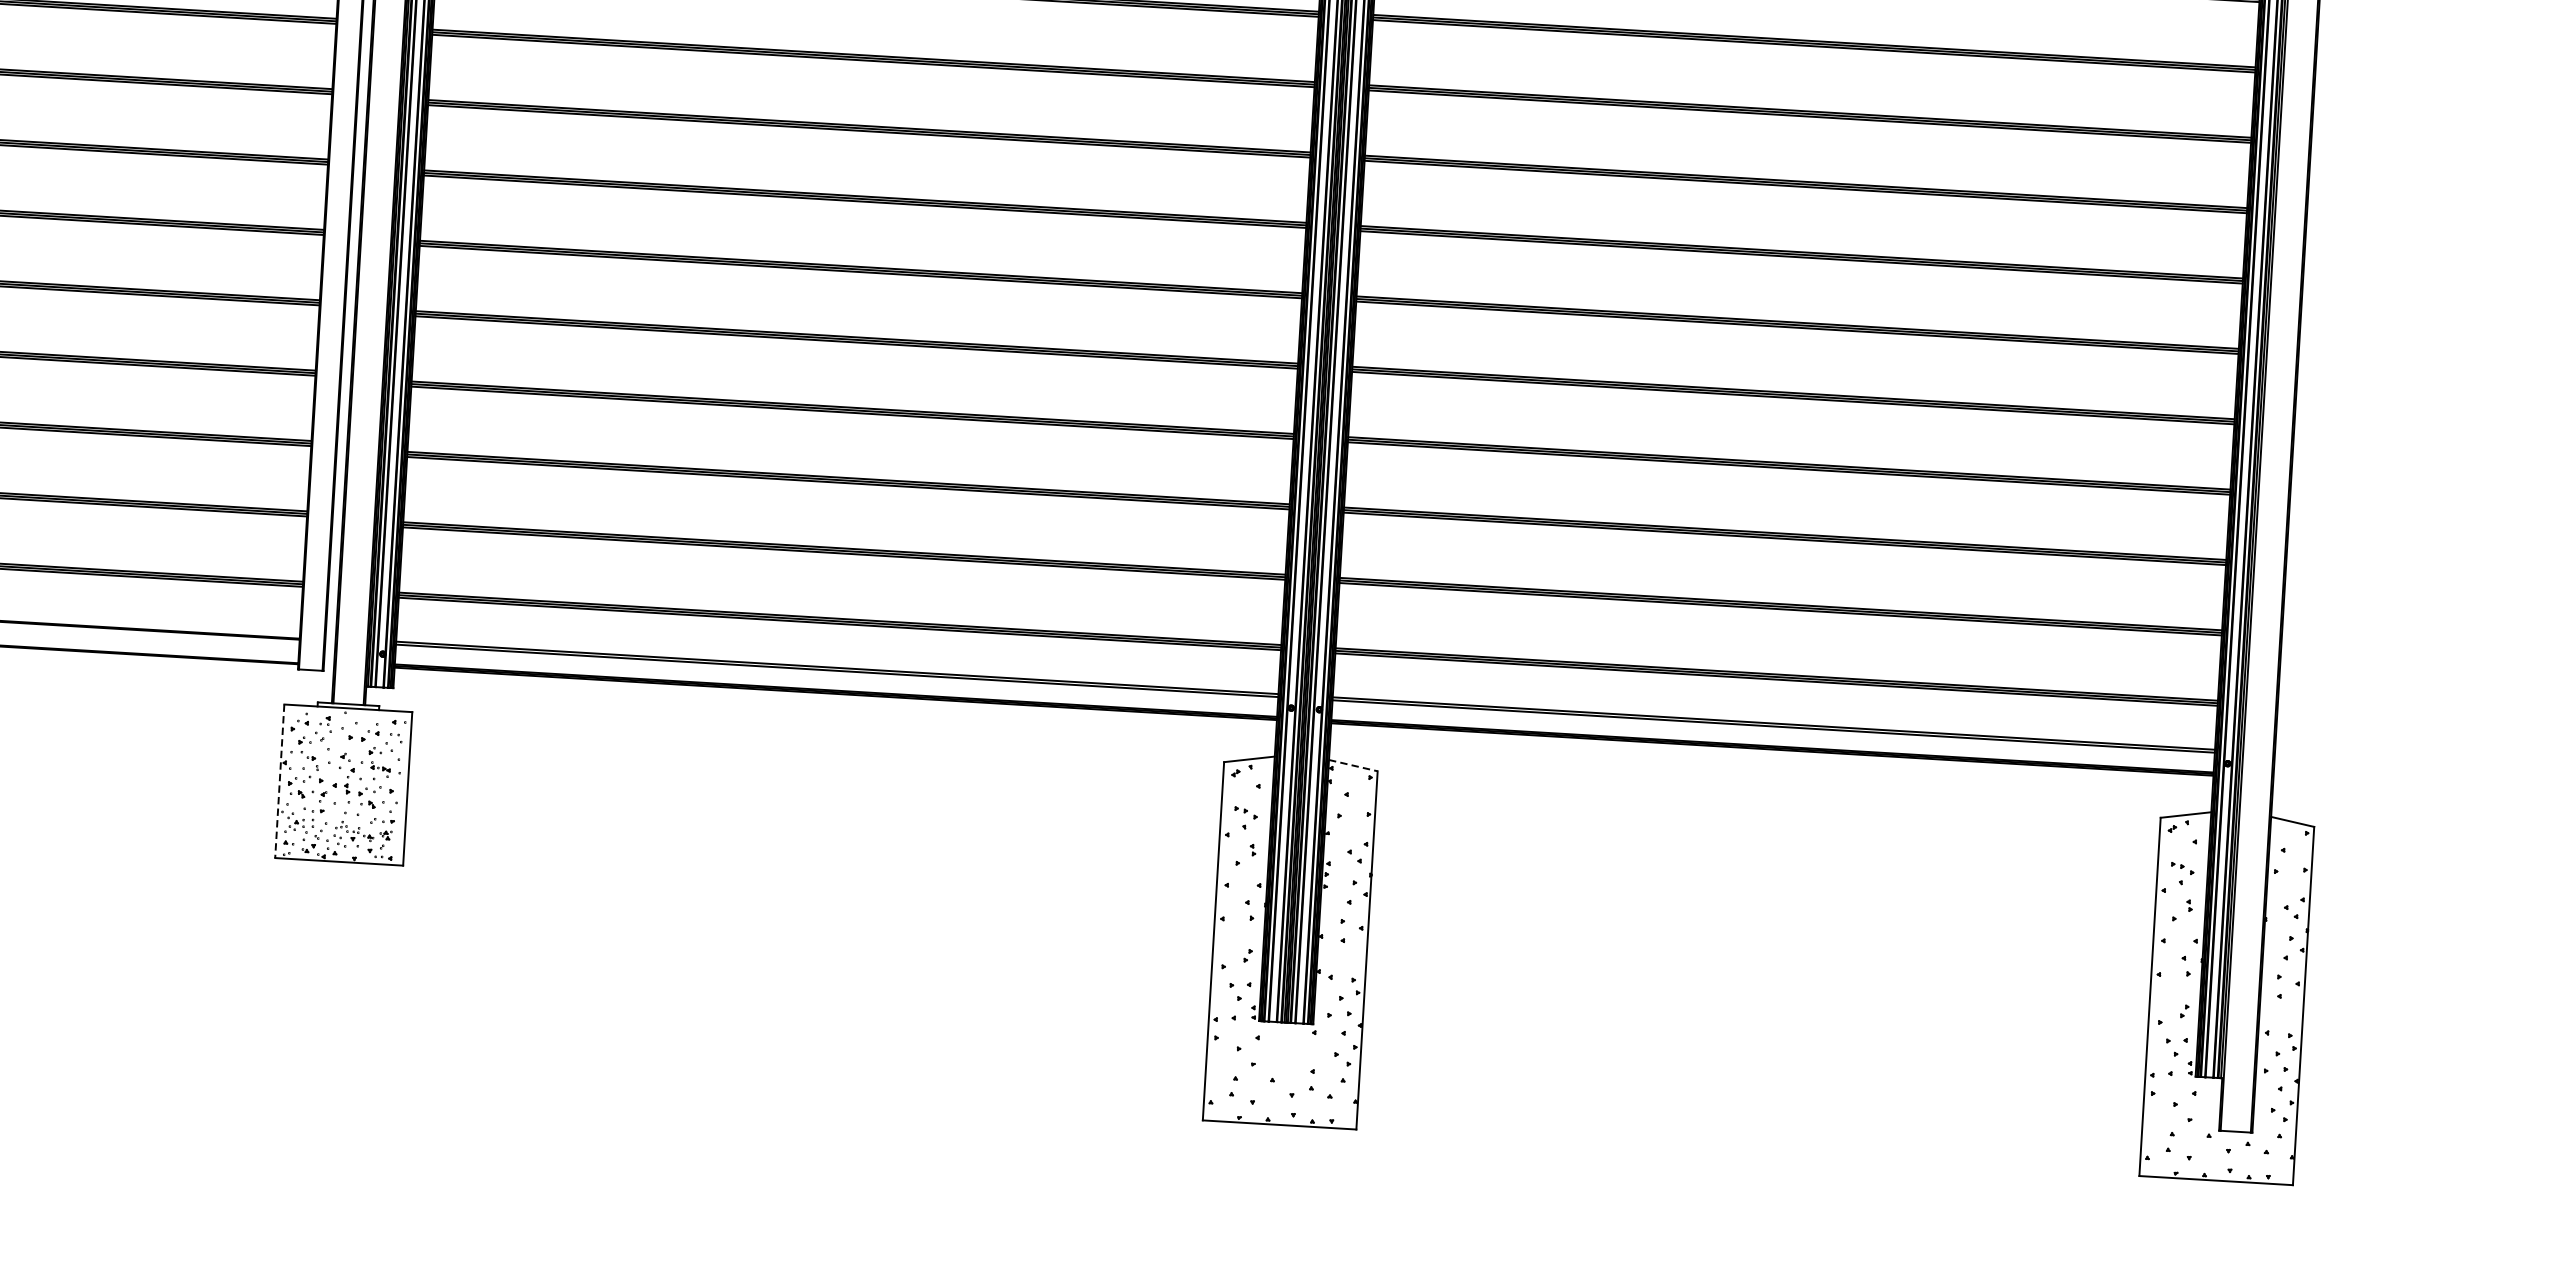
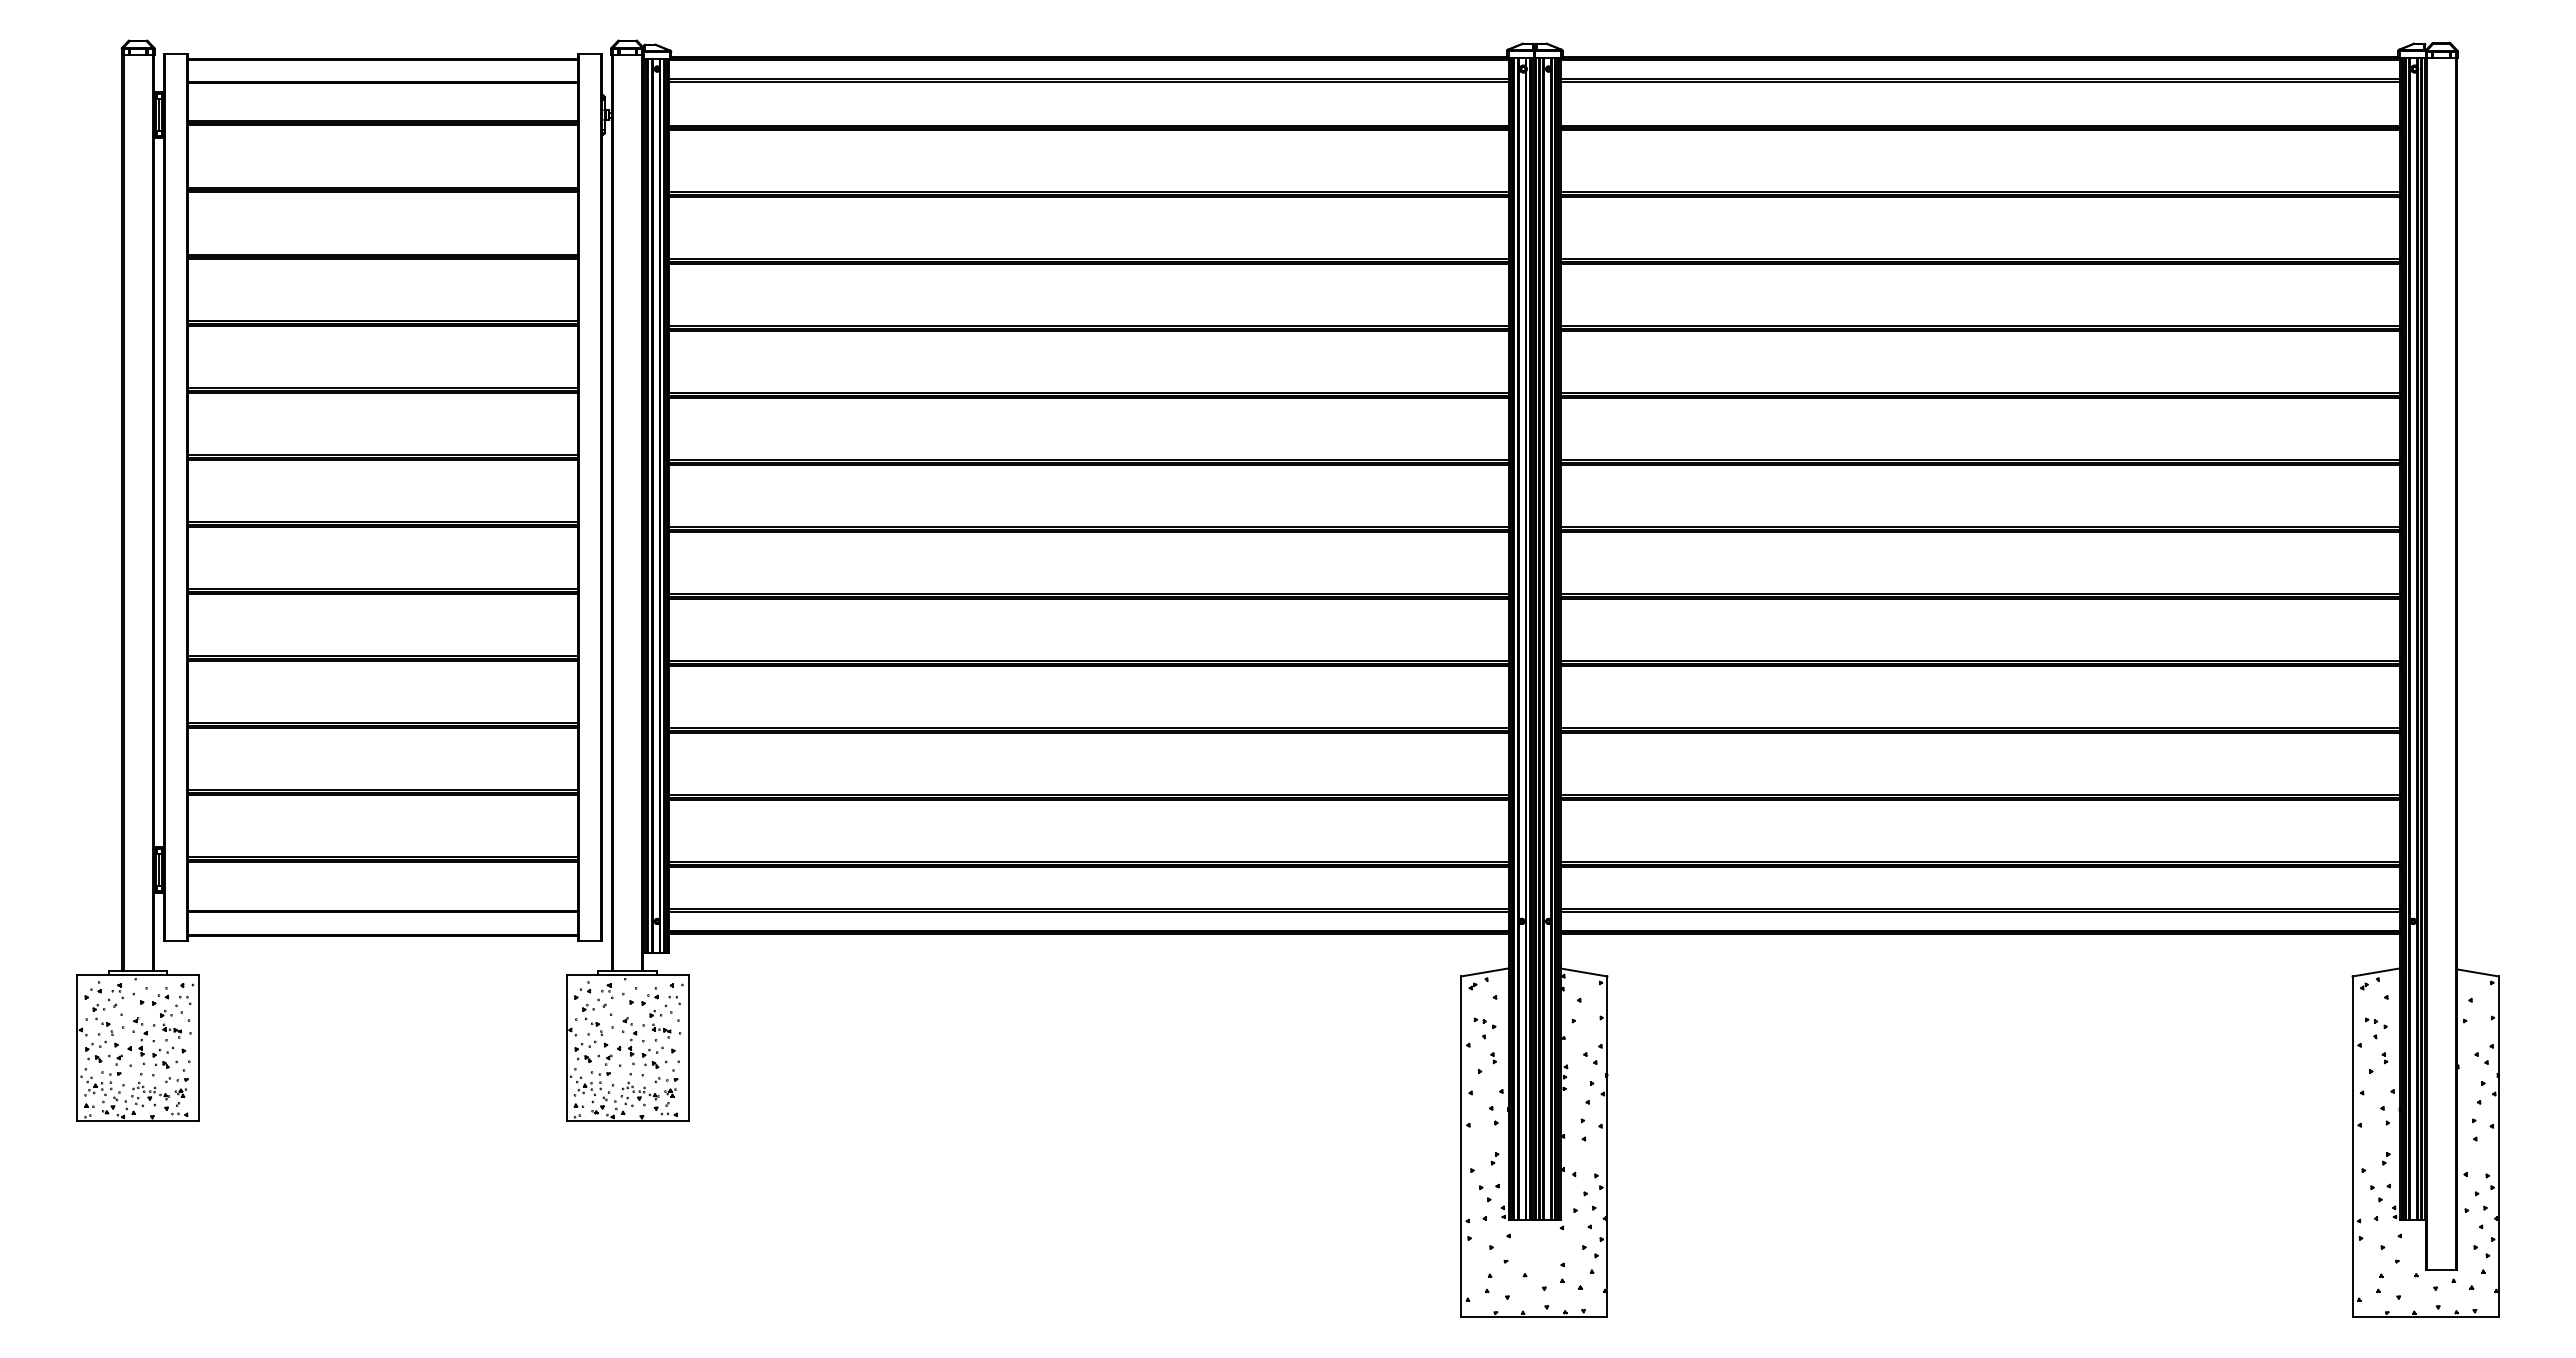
line: (1353, 765) -> (1584, 972), dashed -> solid
line: (279, 781) -> (566, 1048), dashed -> solid

